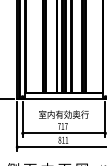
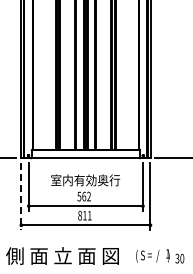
text: (62, 126) -> (83, 196), 717 -> 562
line: (17, 127) -> (21, 197), solid -> dashed

